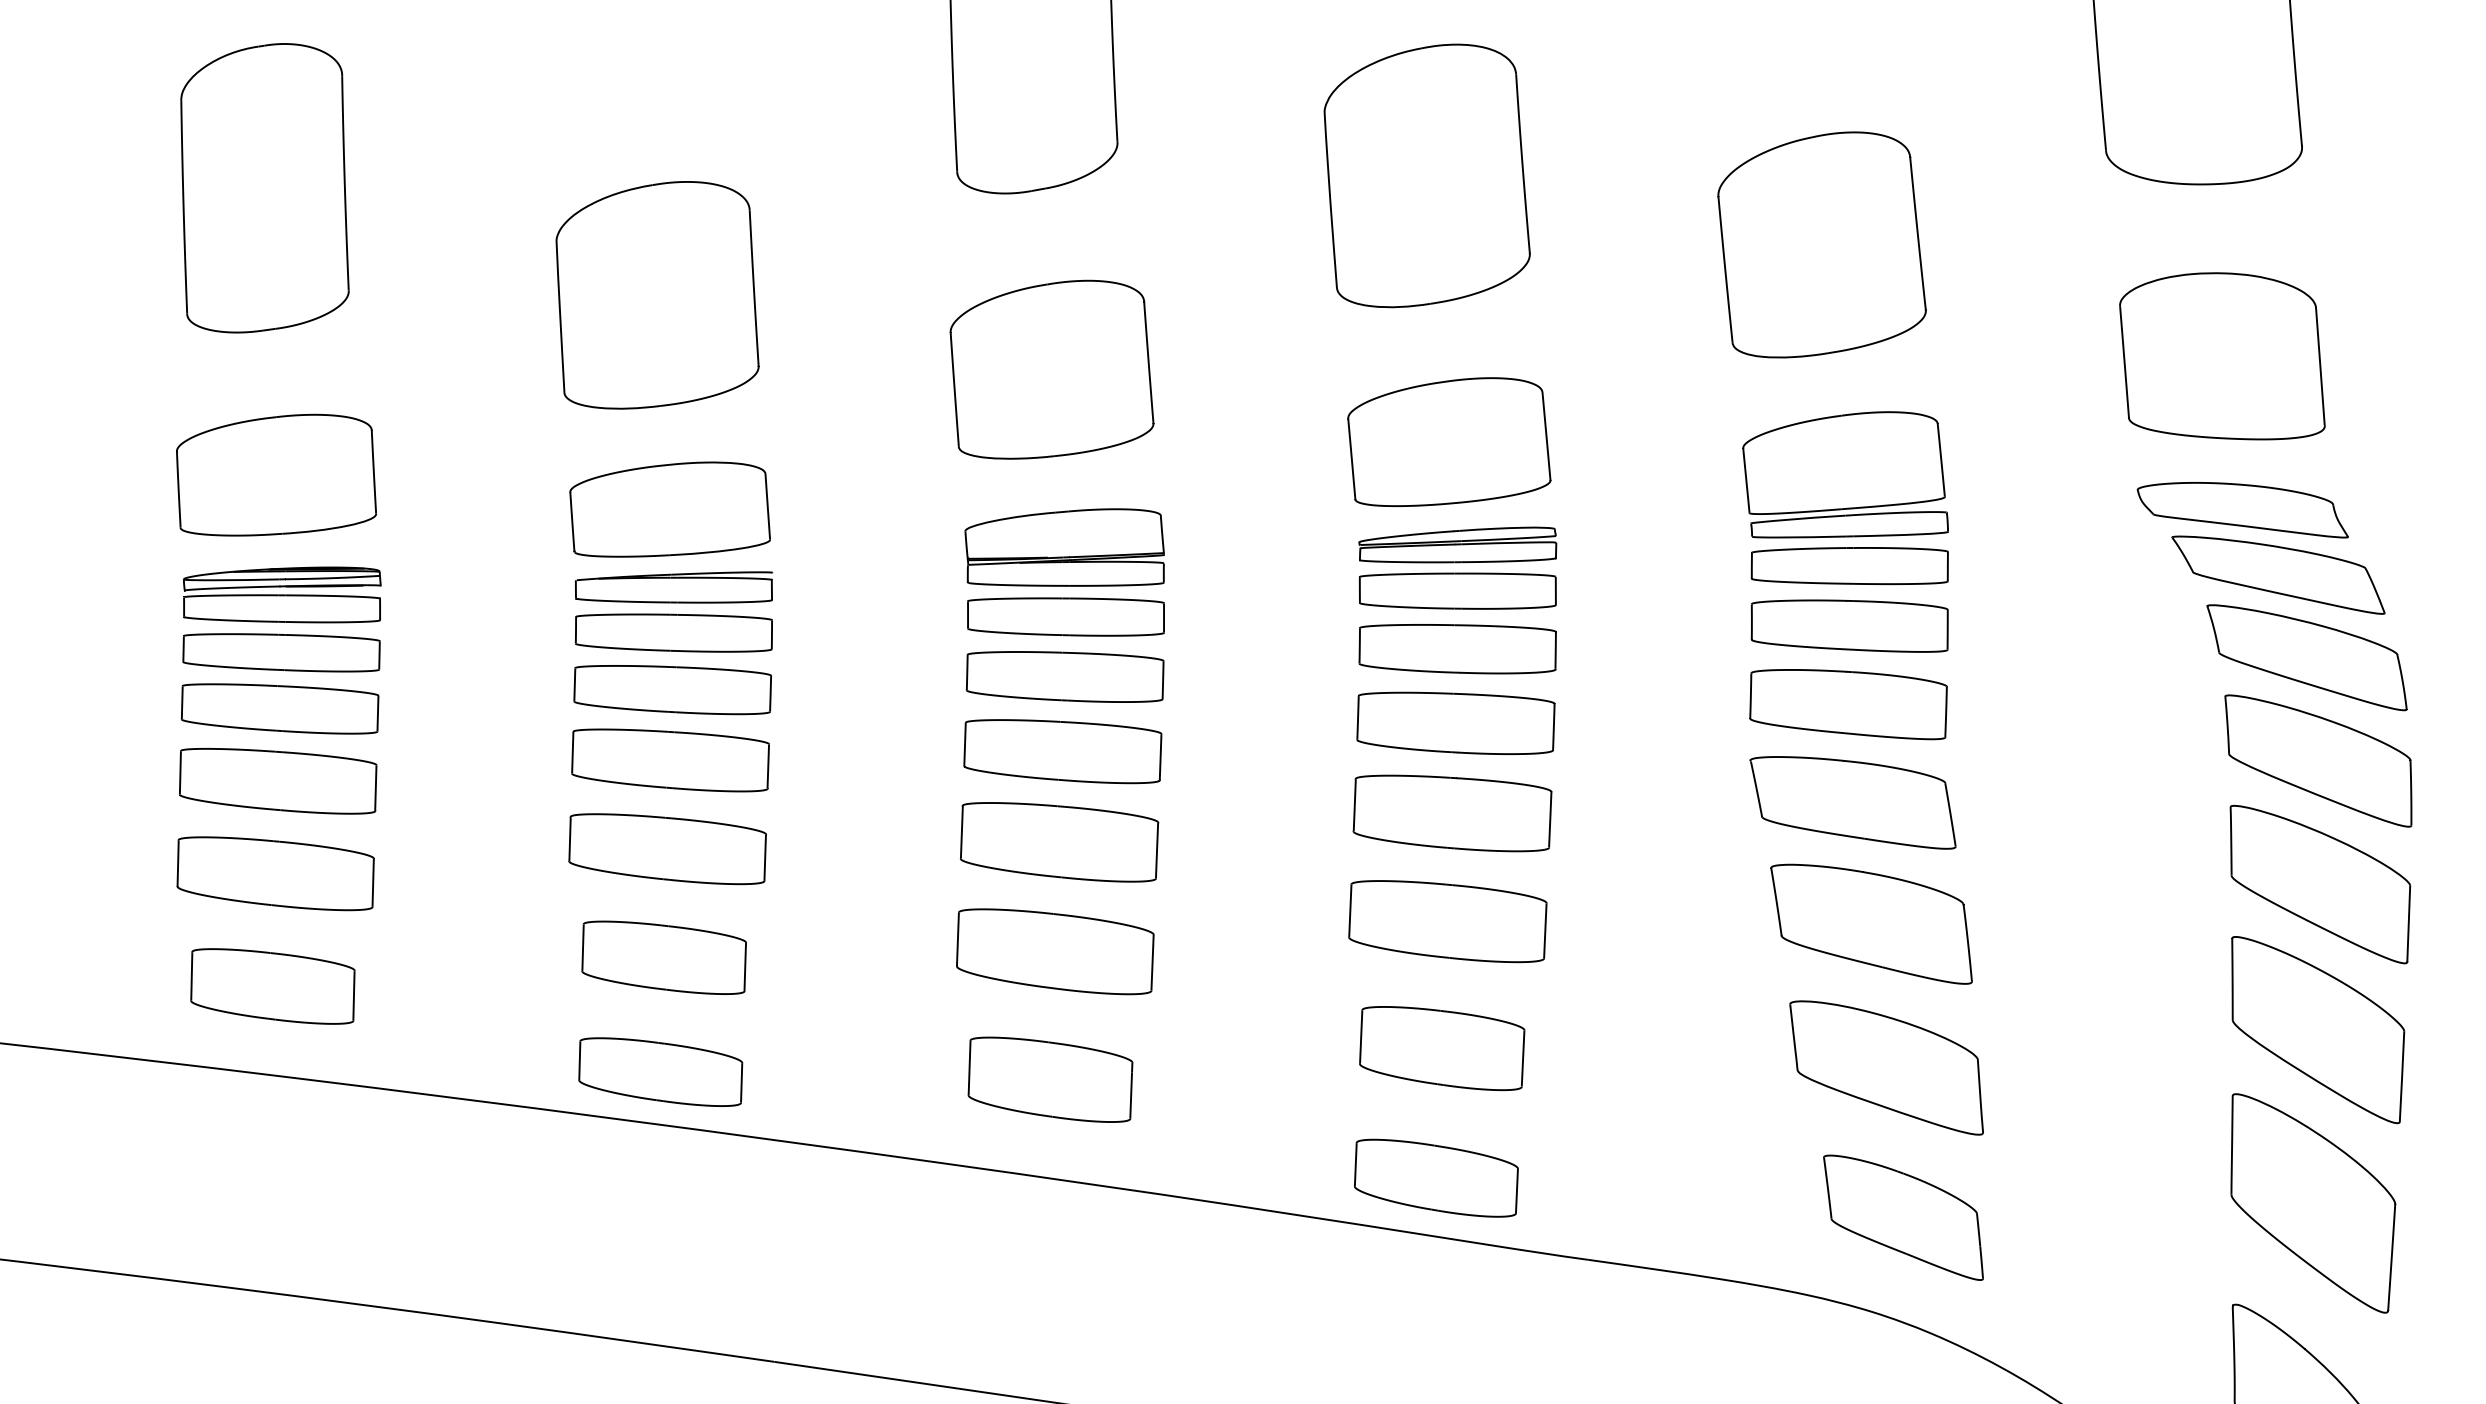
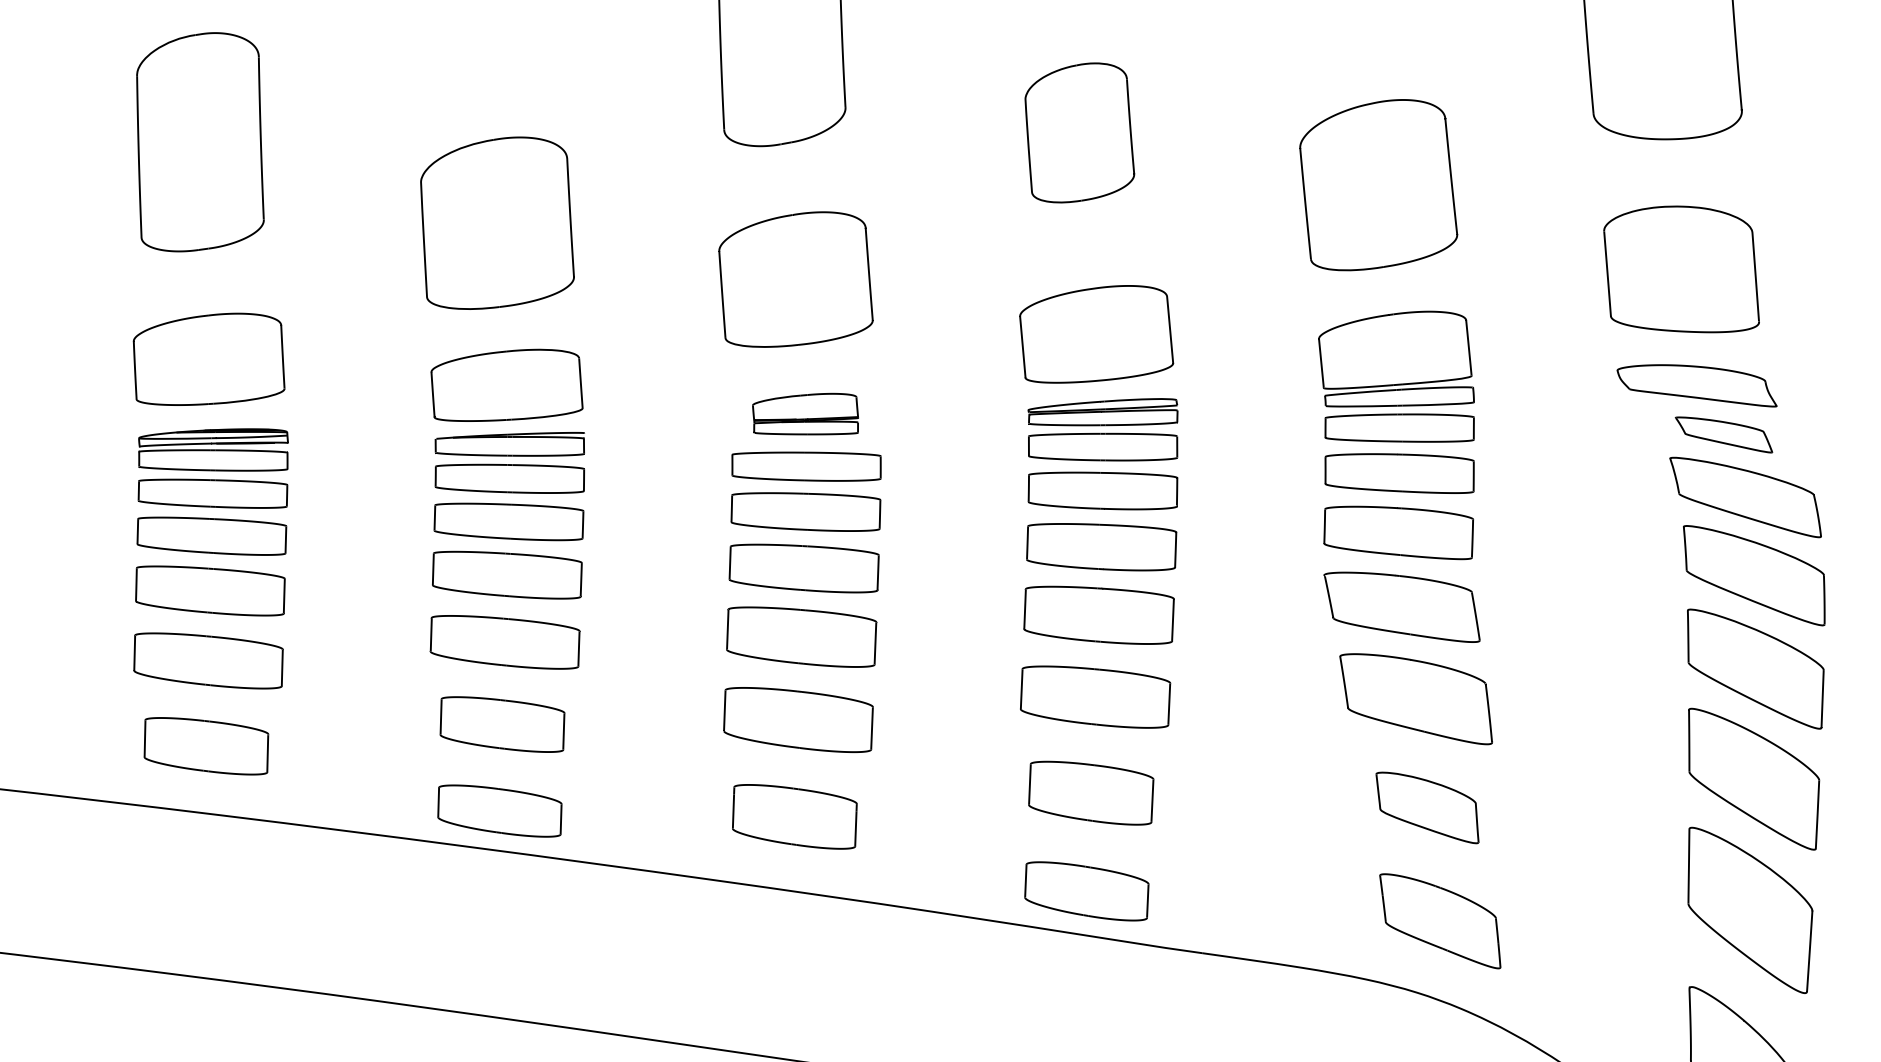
part: (1426, 175) -> (1079, 132), size x0.7
part: (1064, 547) -> (805, 414), size x0.7
part: (2278, 574) -> (1724, 434), size x0.6
part: (1886, 1067) -> (1427, 807), size x0.7

